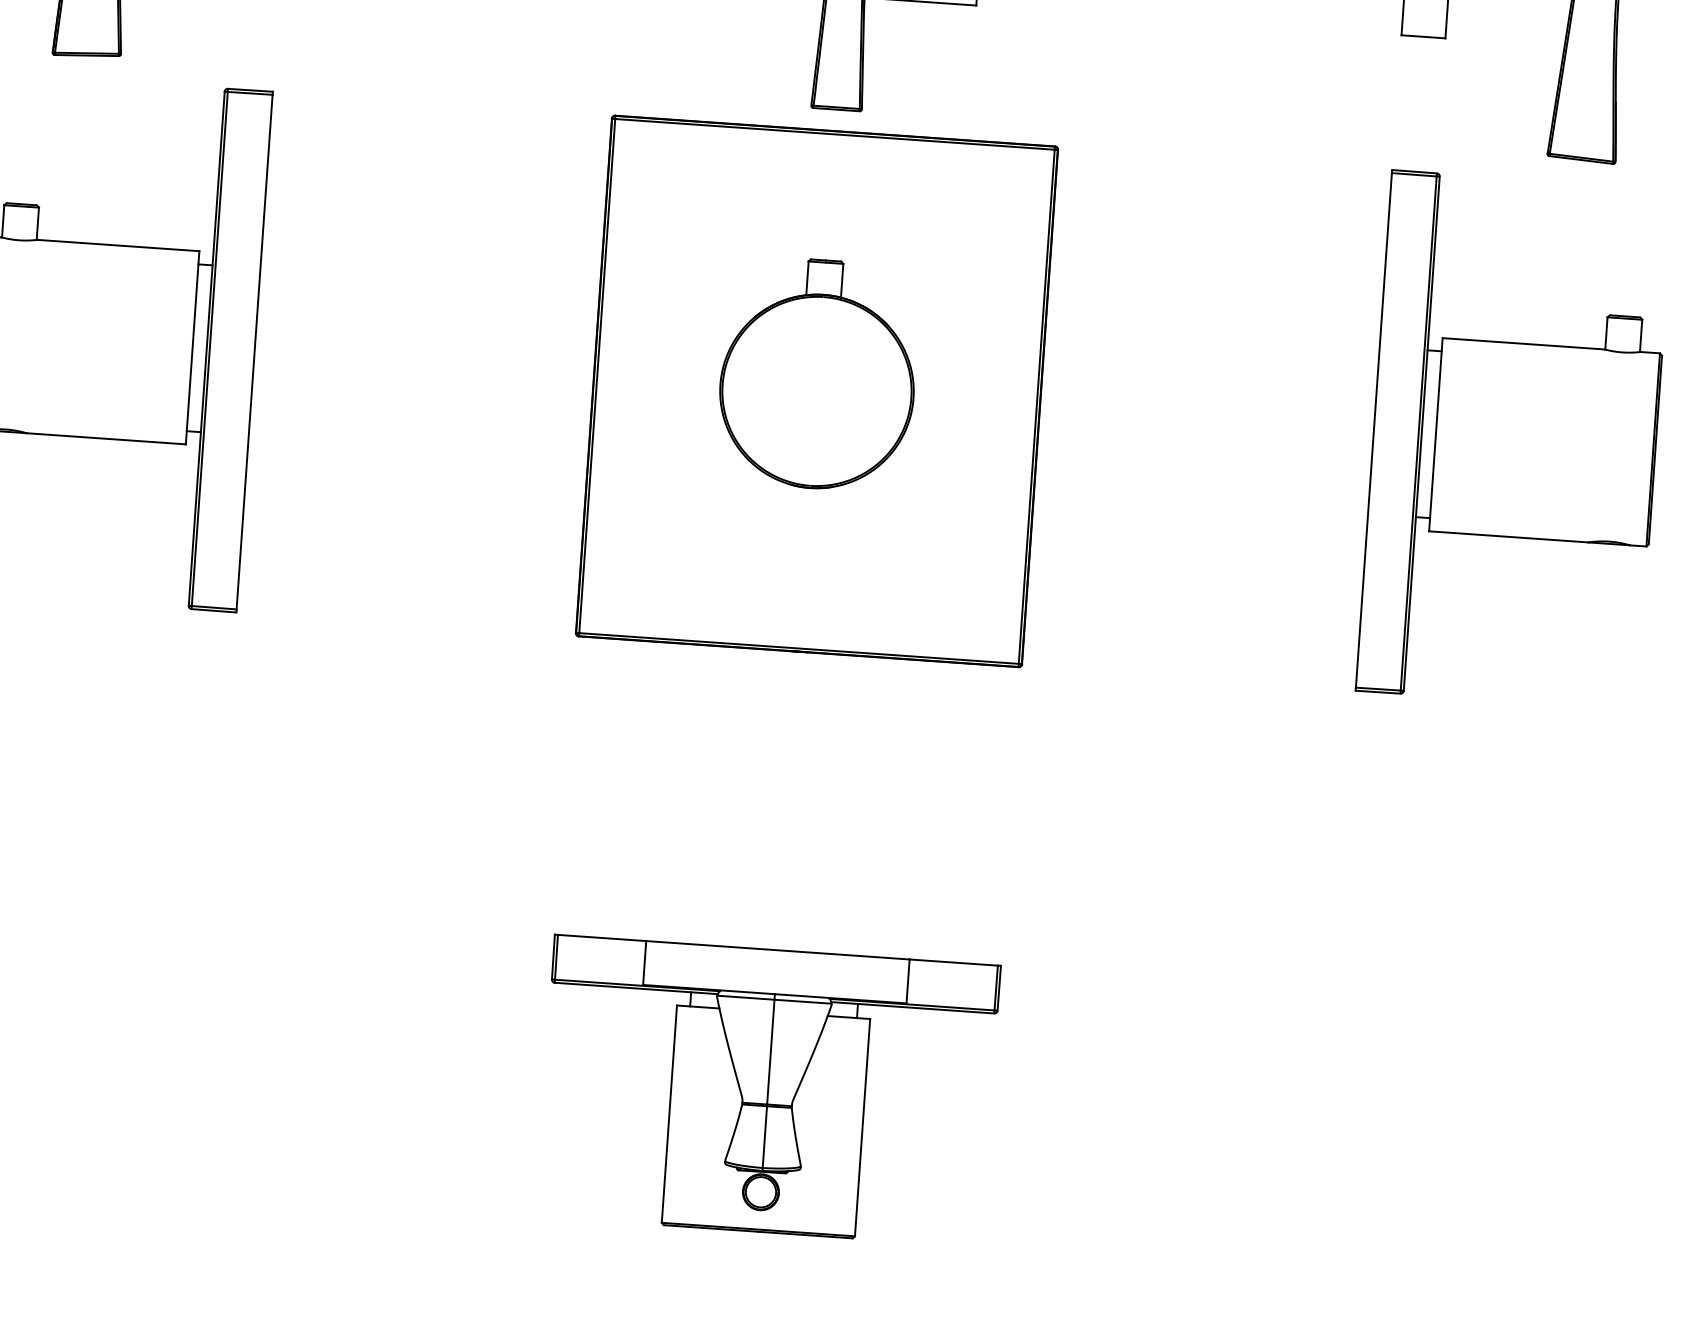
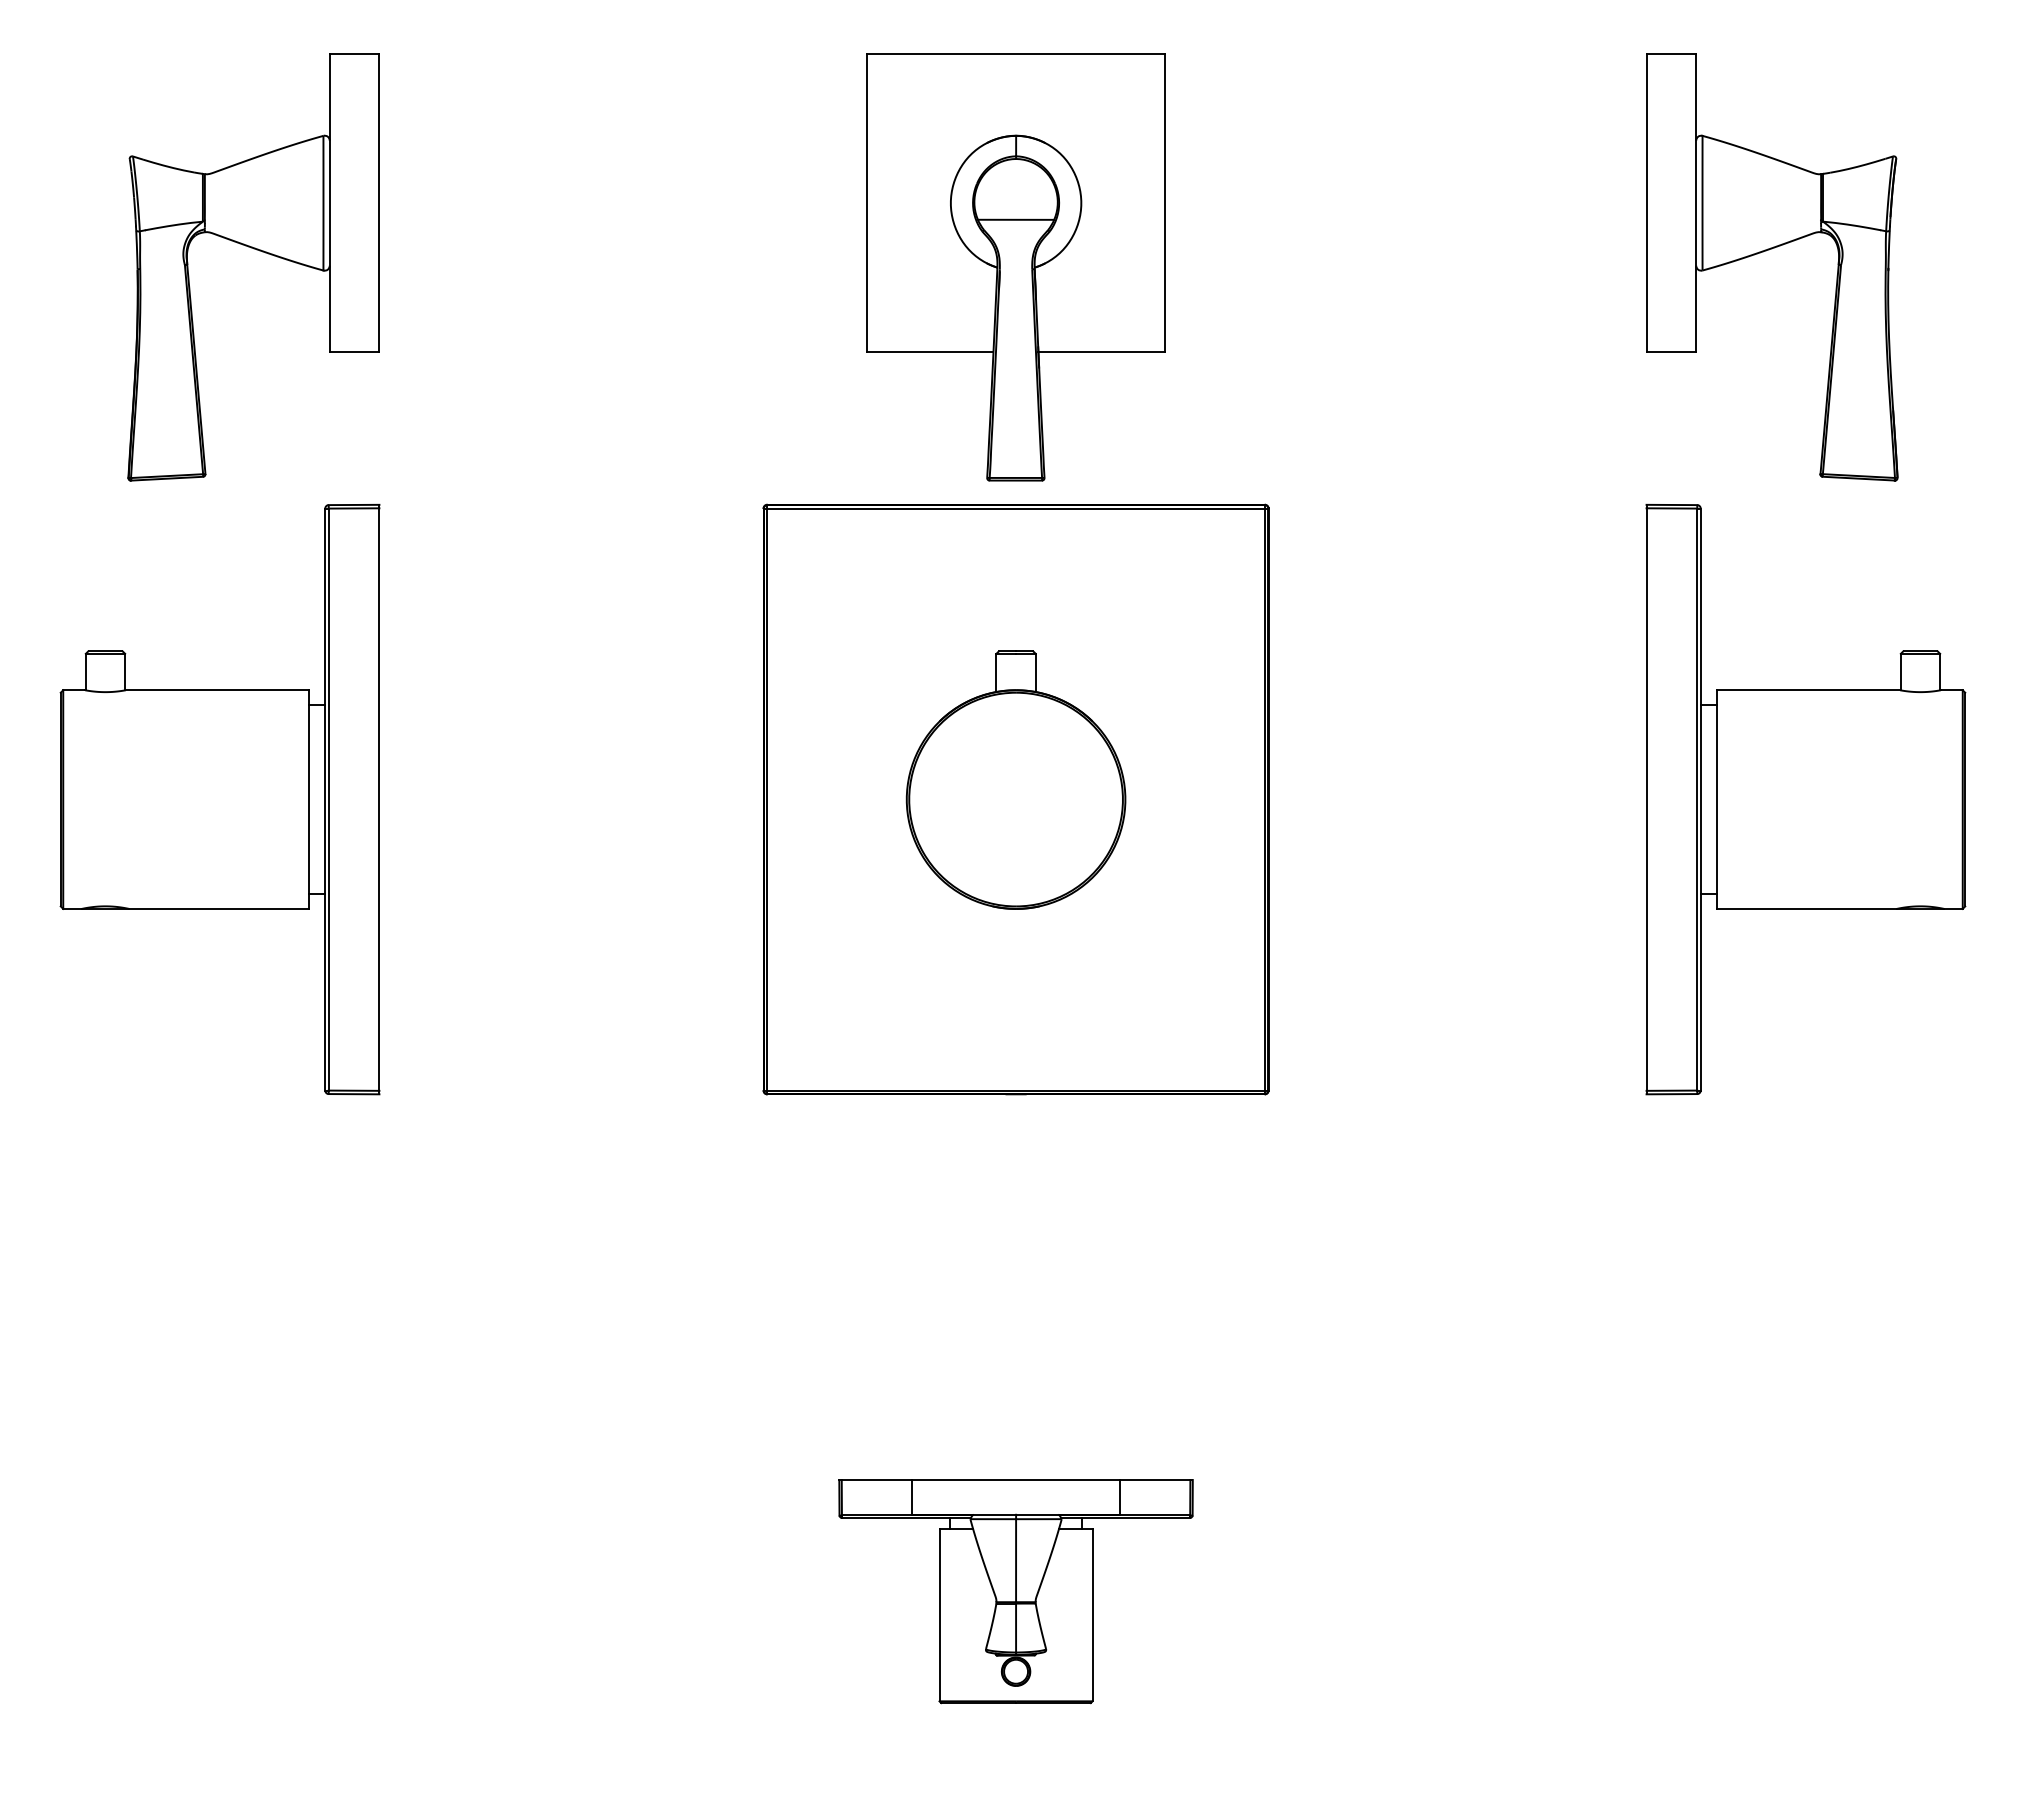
part: (767, 1090) -> (1015, 1591), size x0.7

